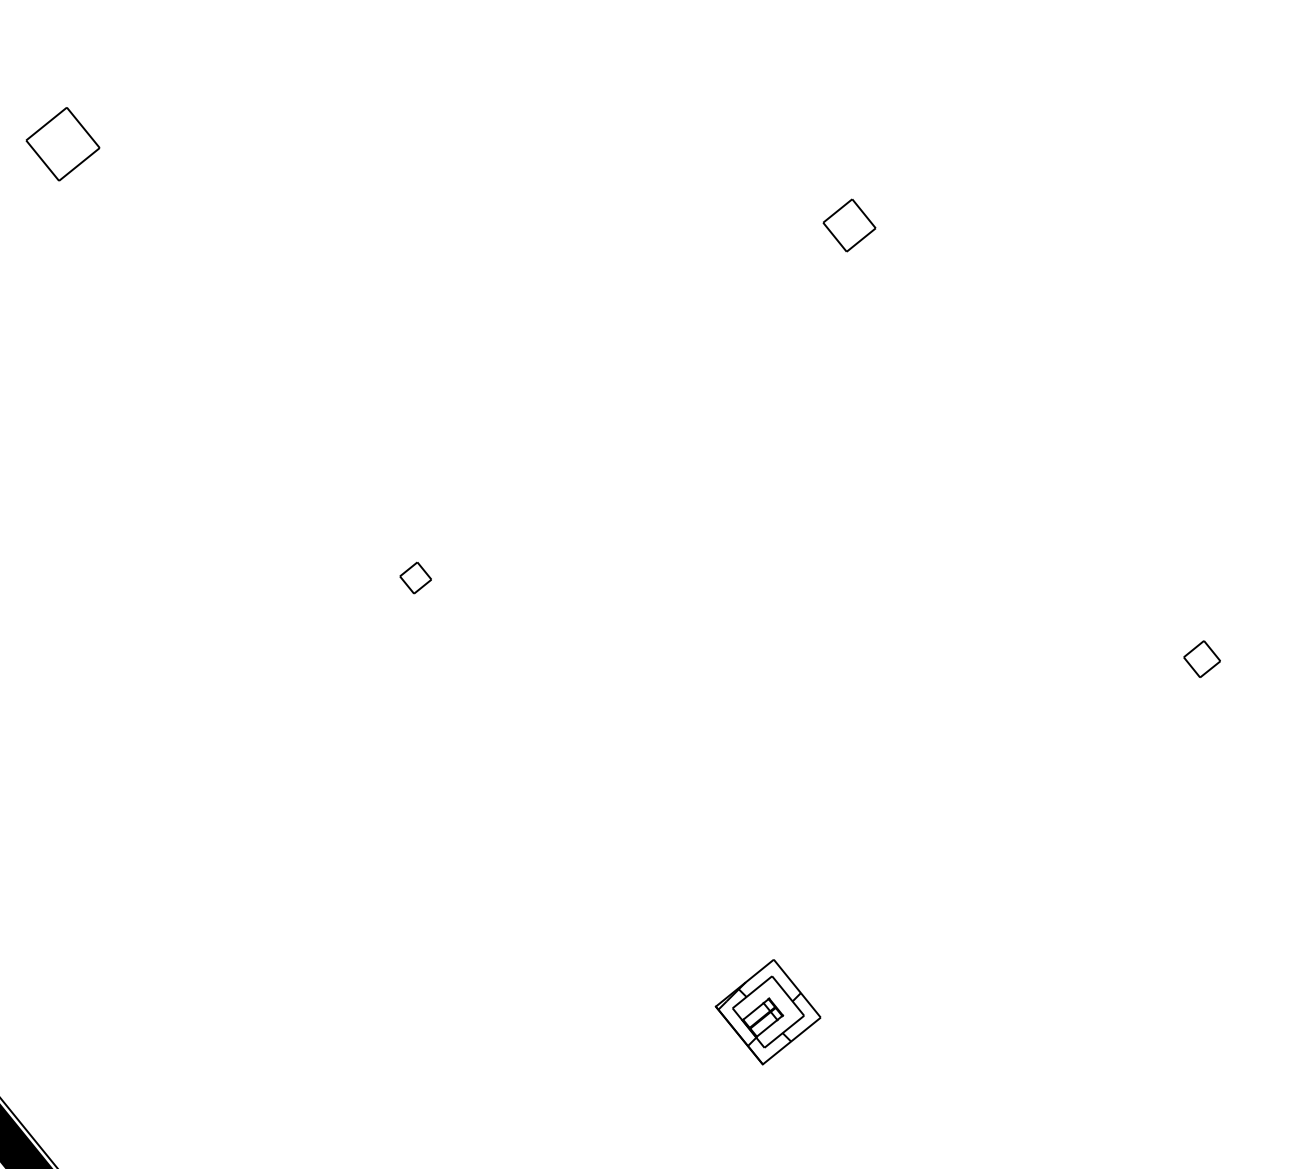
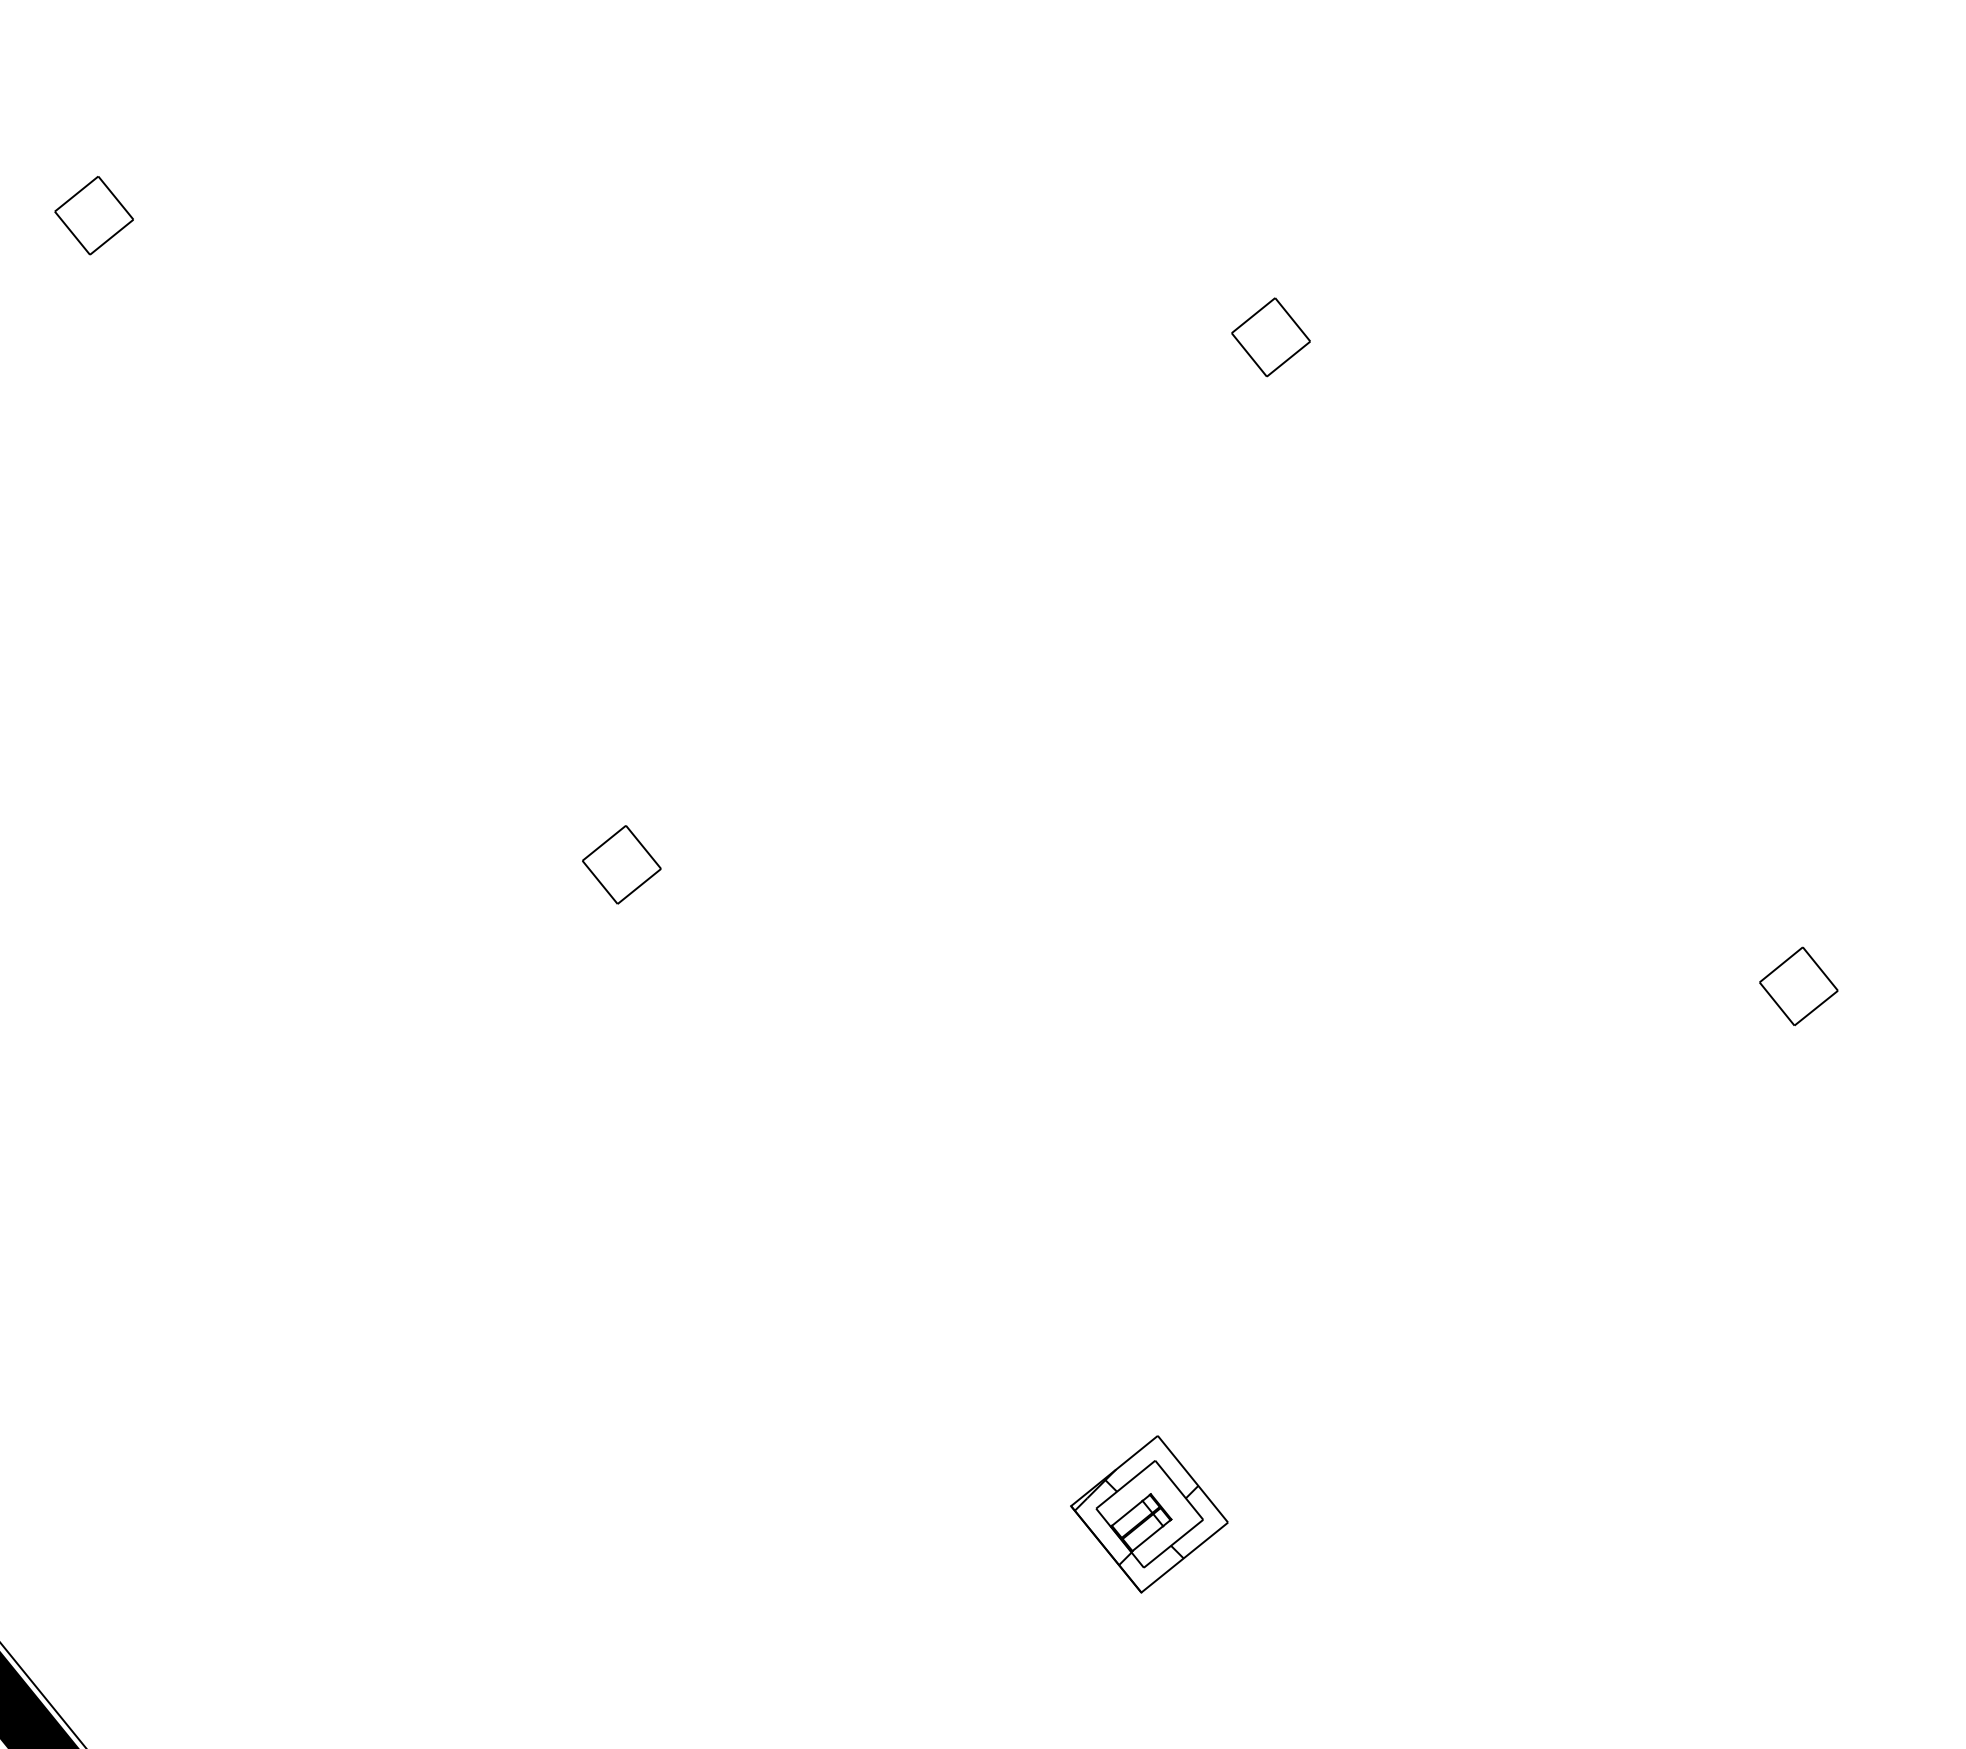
part: (62, 143) -> (93, 214), size x0.71
part: (415, 577) -> (621, 864), size x1.67
part: (1201, 658) -> (1797, 985), size x1.43

